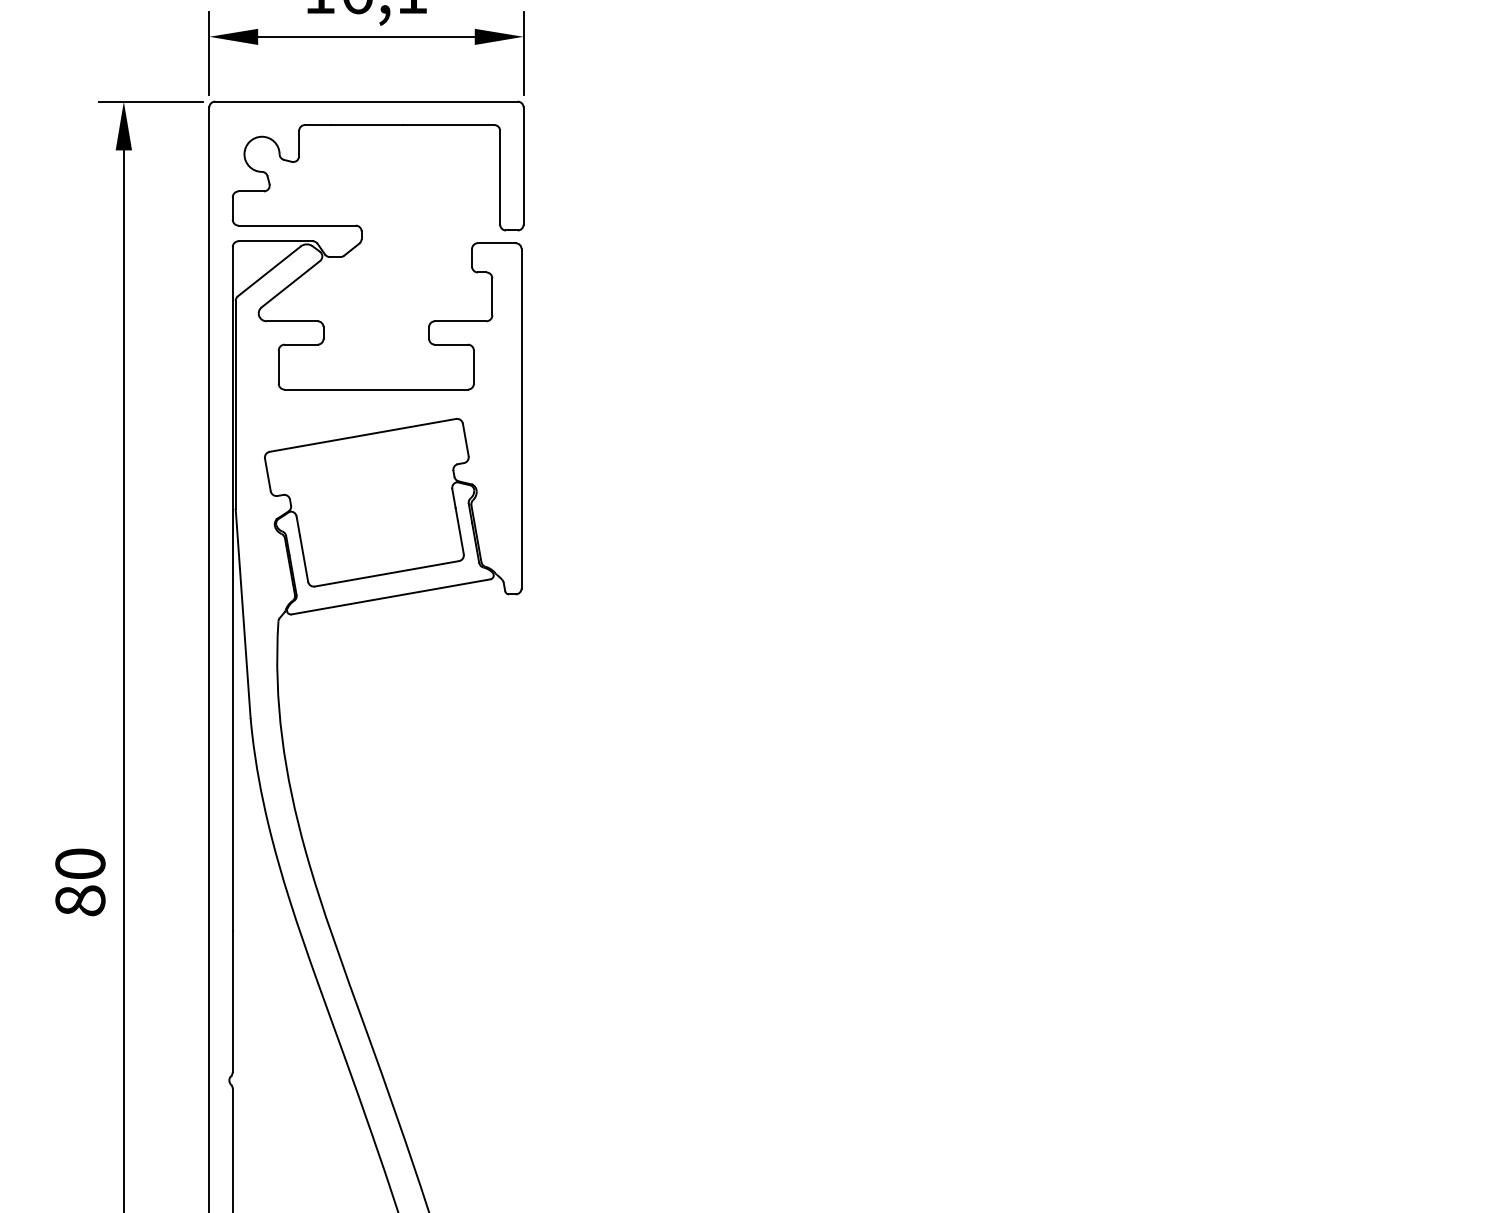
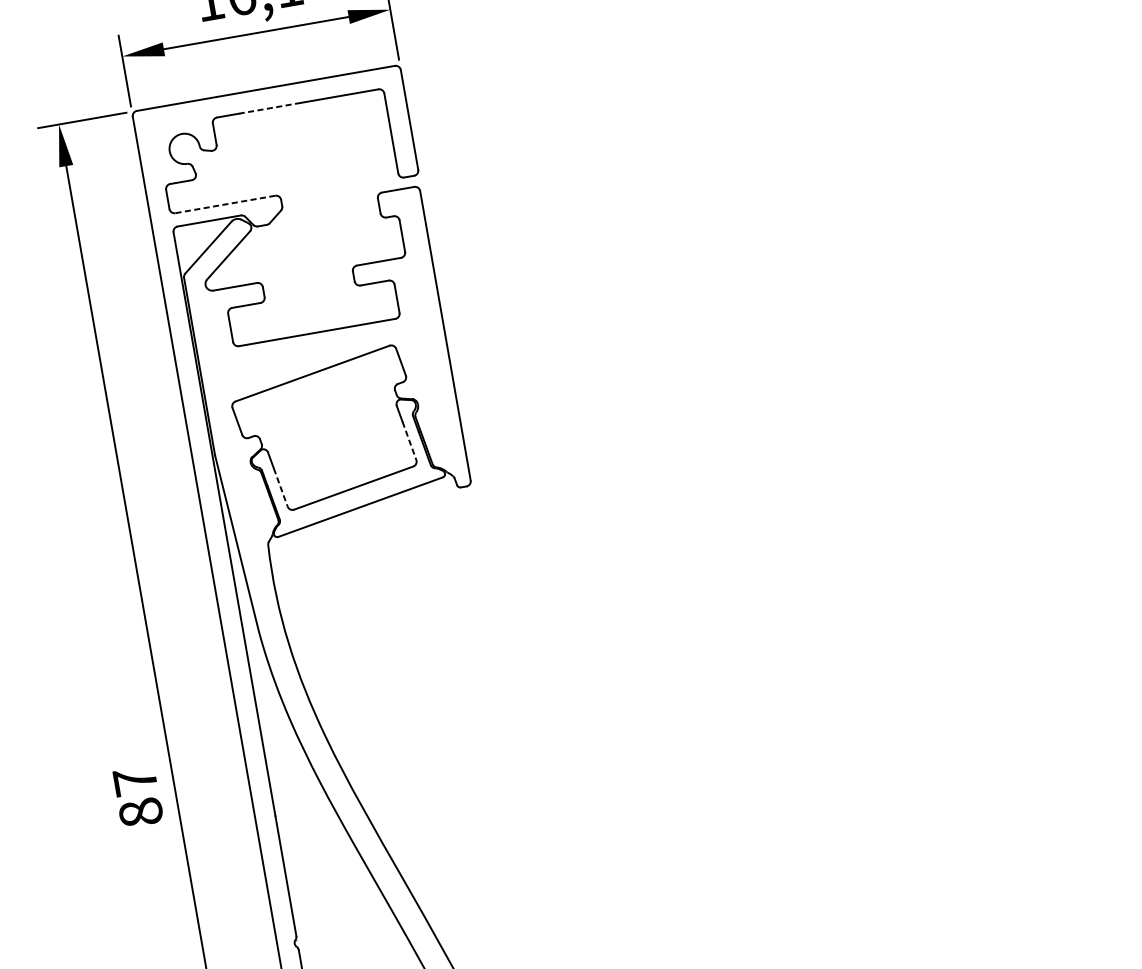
line: (367, 125) -> (270, 108), solid -> dashed
line: (297, 225) -> (225, 204), solid -> dashed
line: (459, 531) -> (409, 441), solid -> dashed
line: (304, 559) -> (281, 488), solid -> dashed
text: (80, 863) -> (135, 780), 80 -> 87

